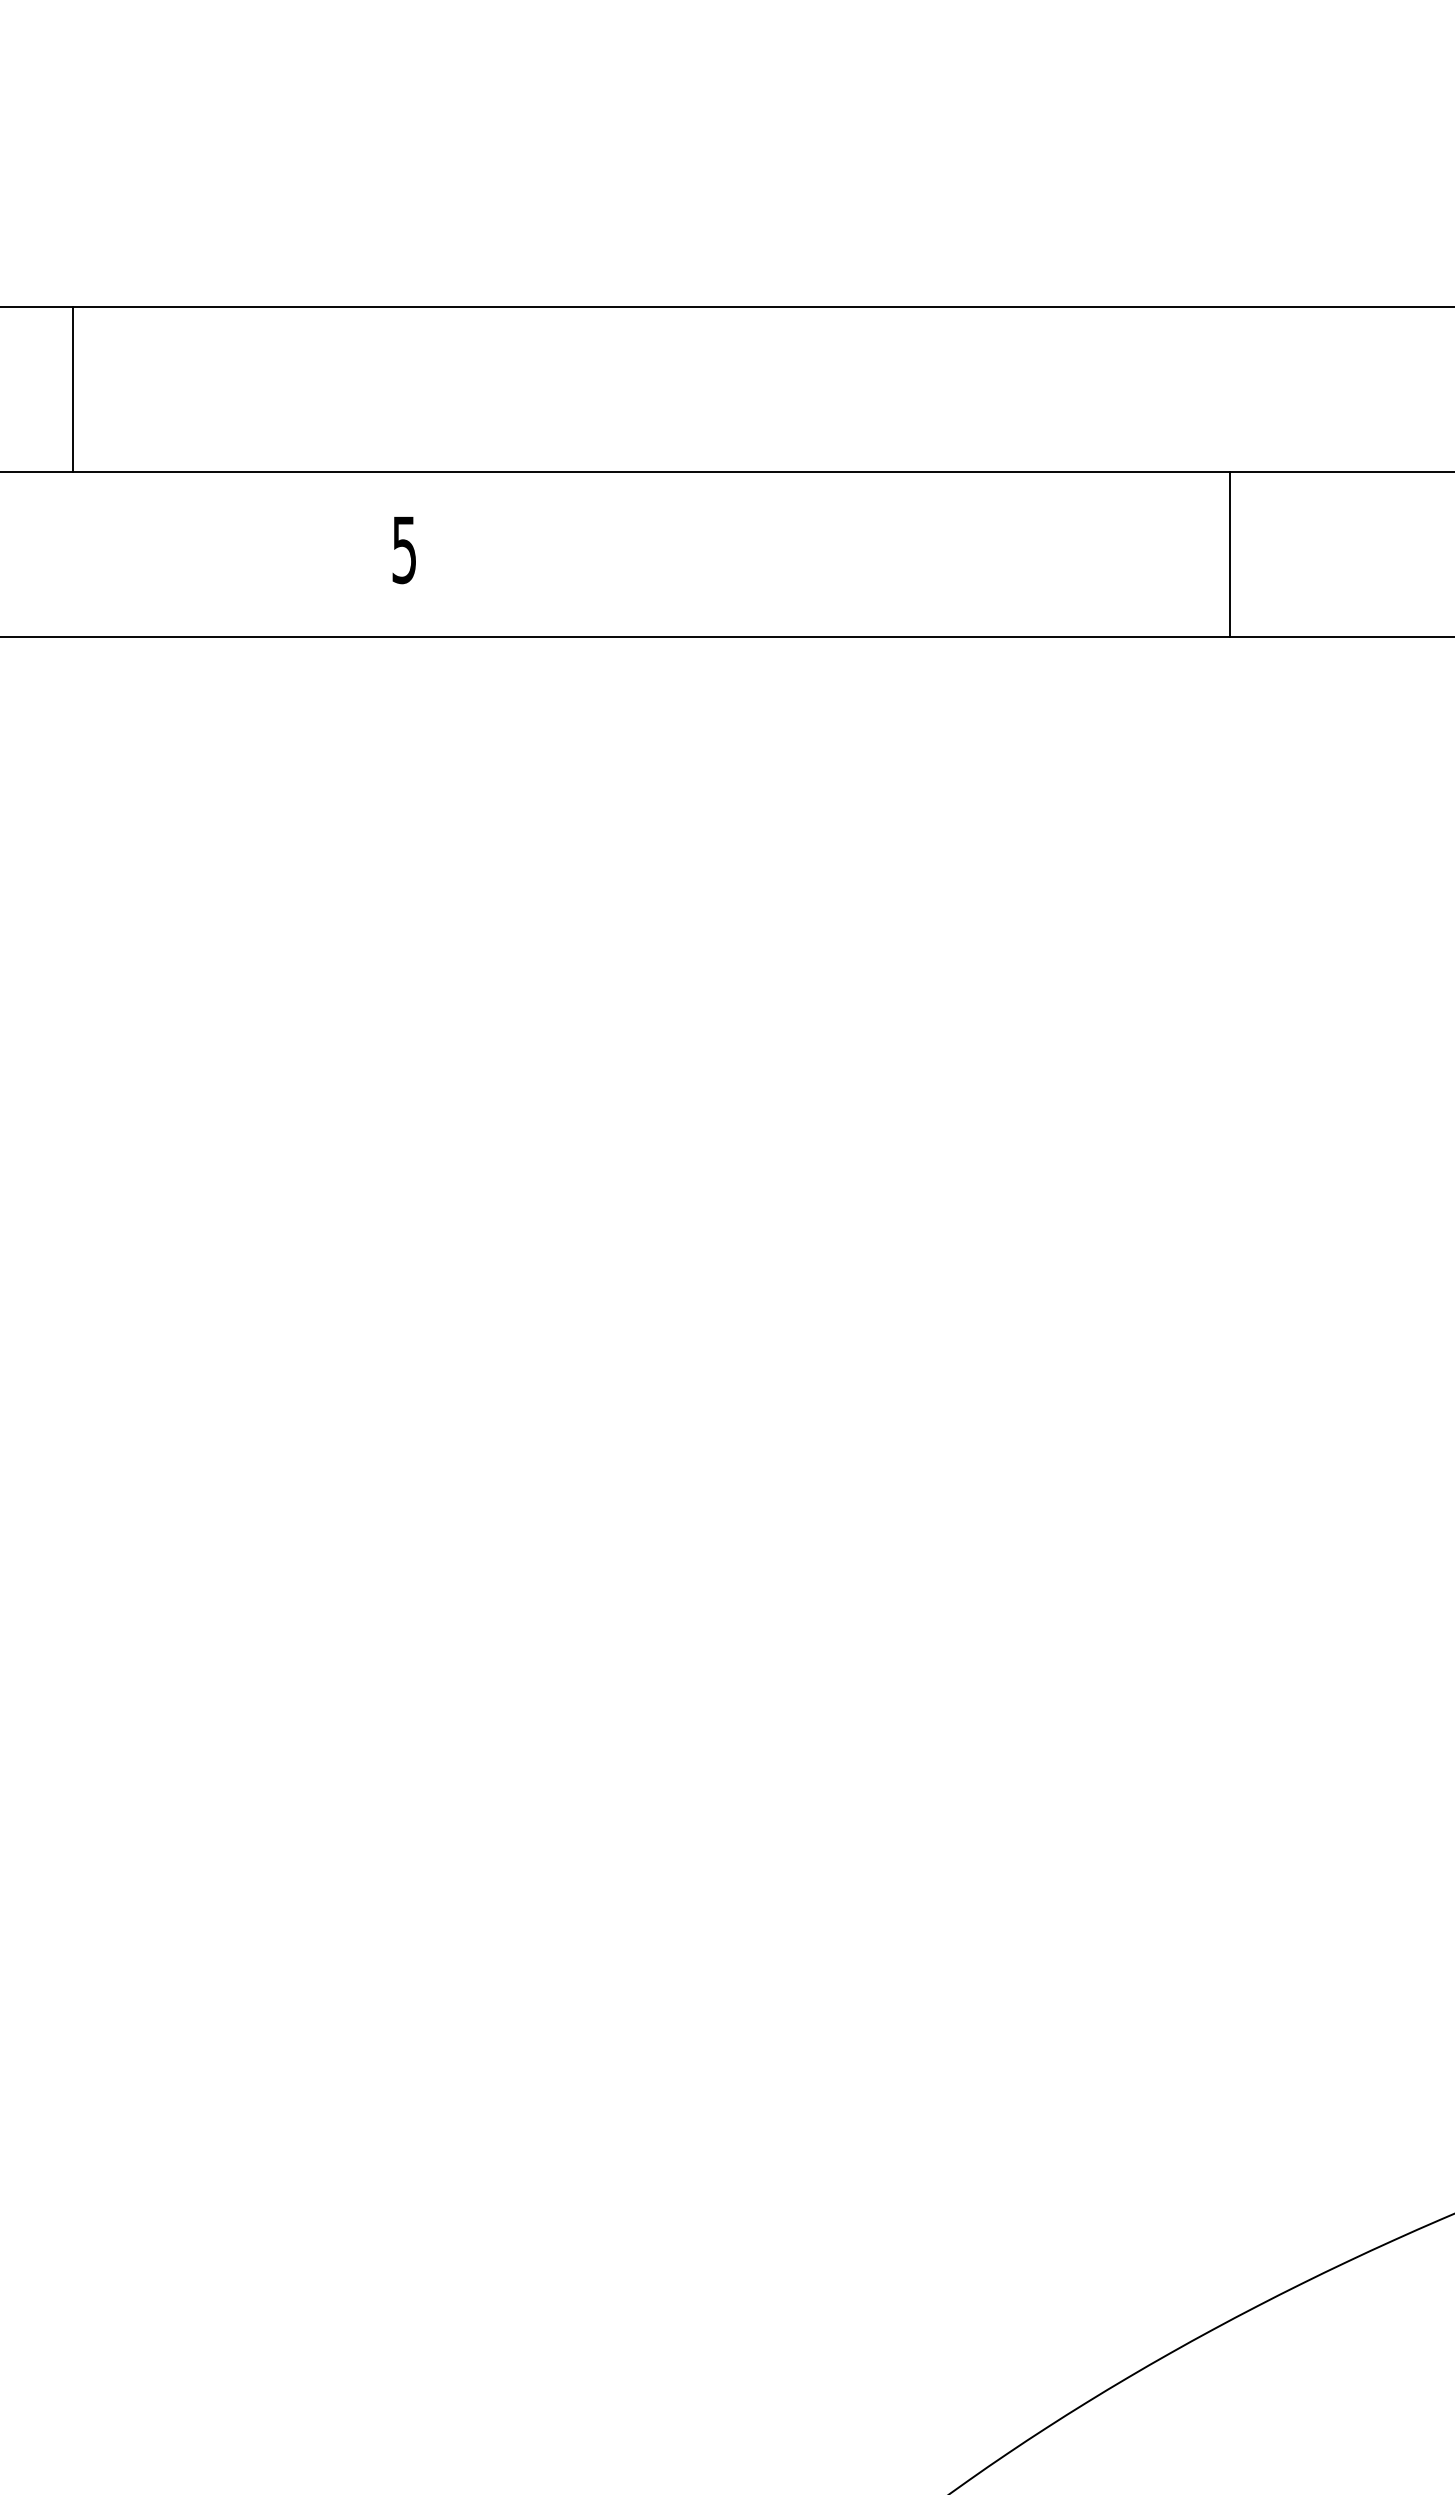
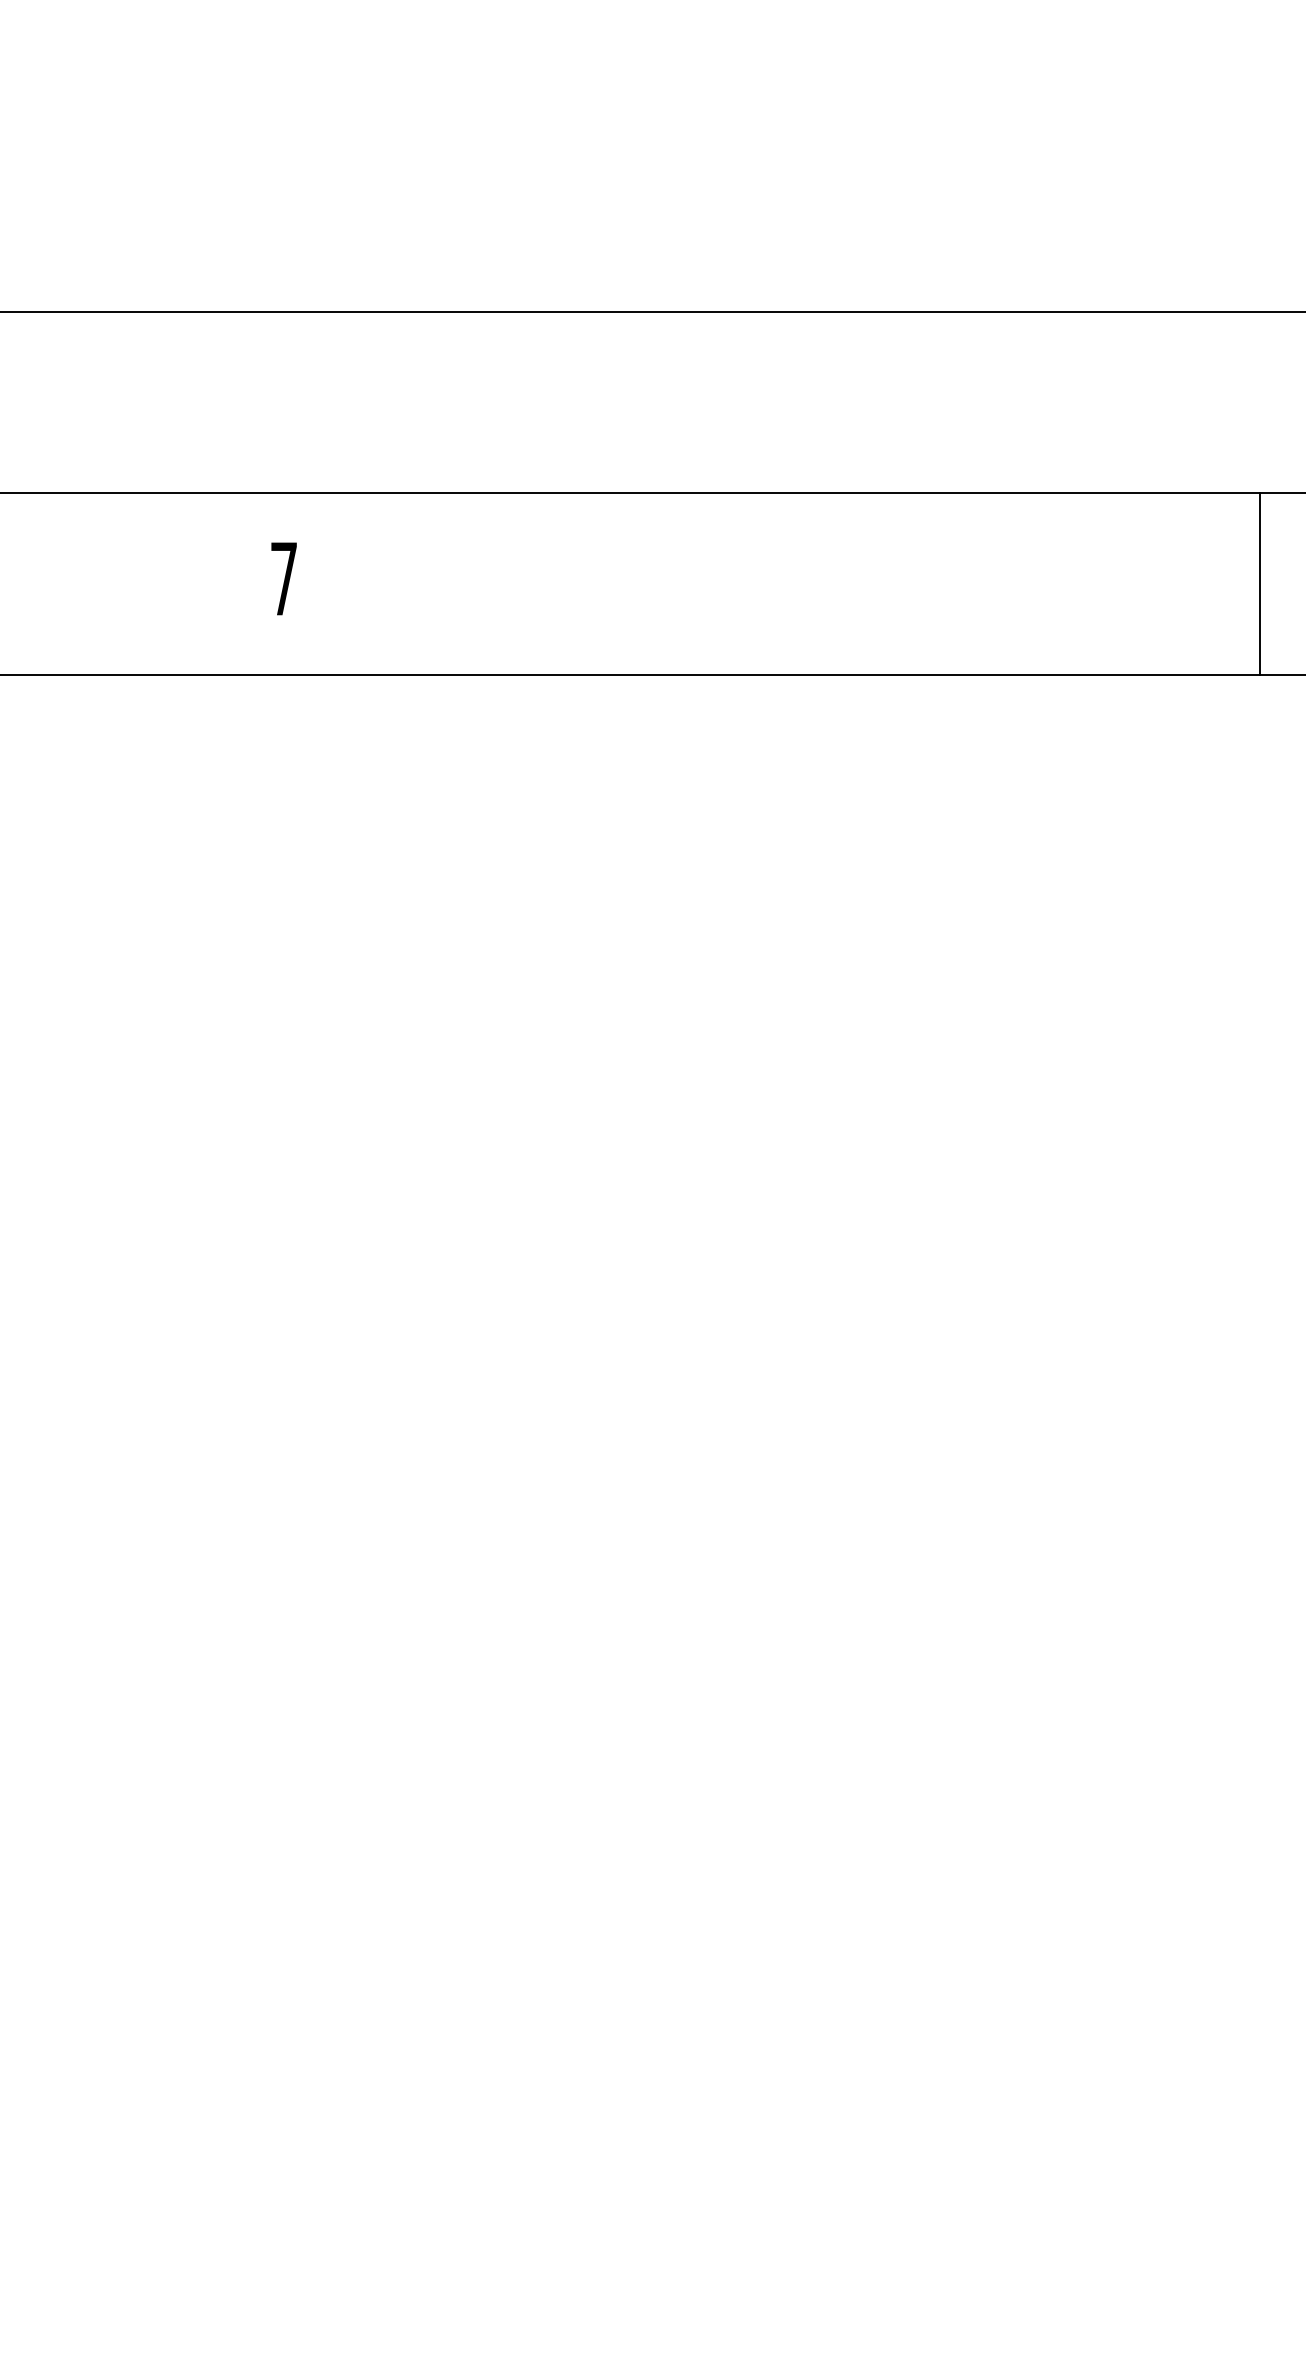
text: (403, 550) -> (283, 579), 5 -> 7
line: (1229, 554) -> (1259, 583), moved

